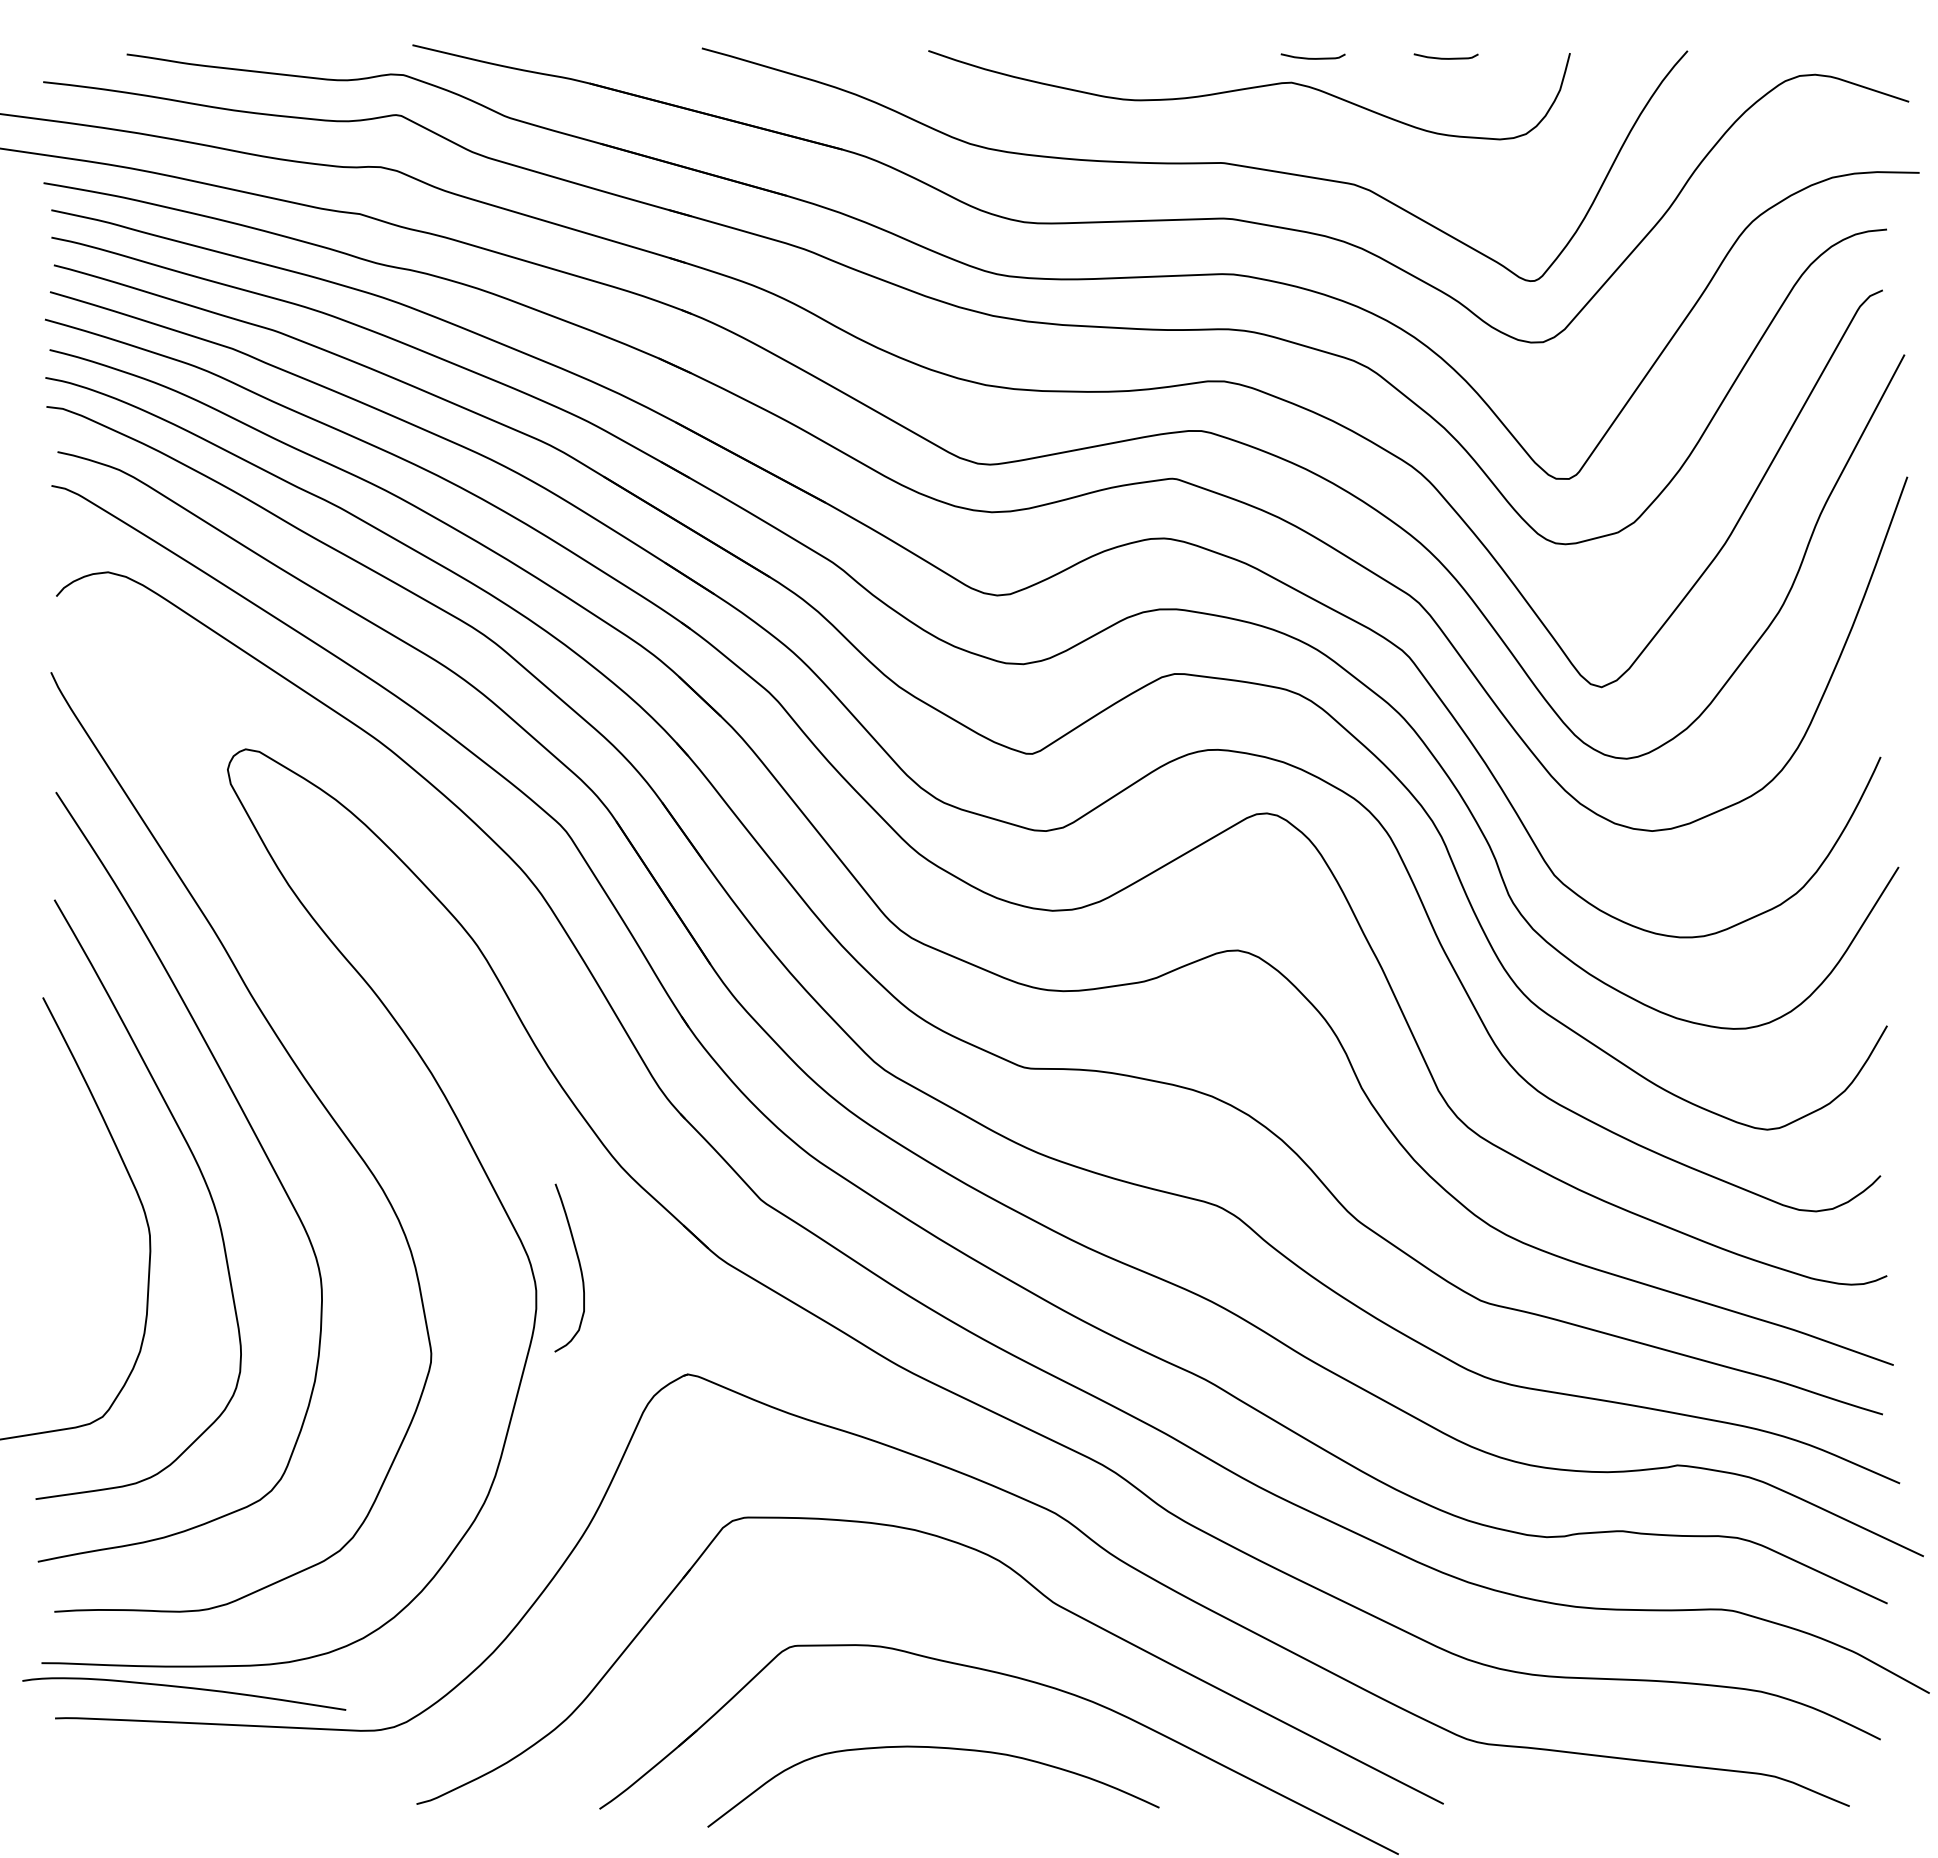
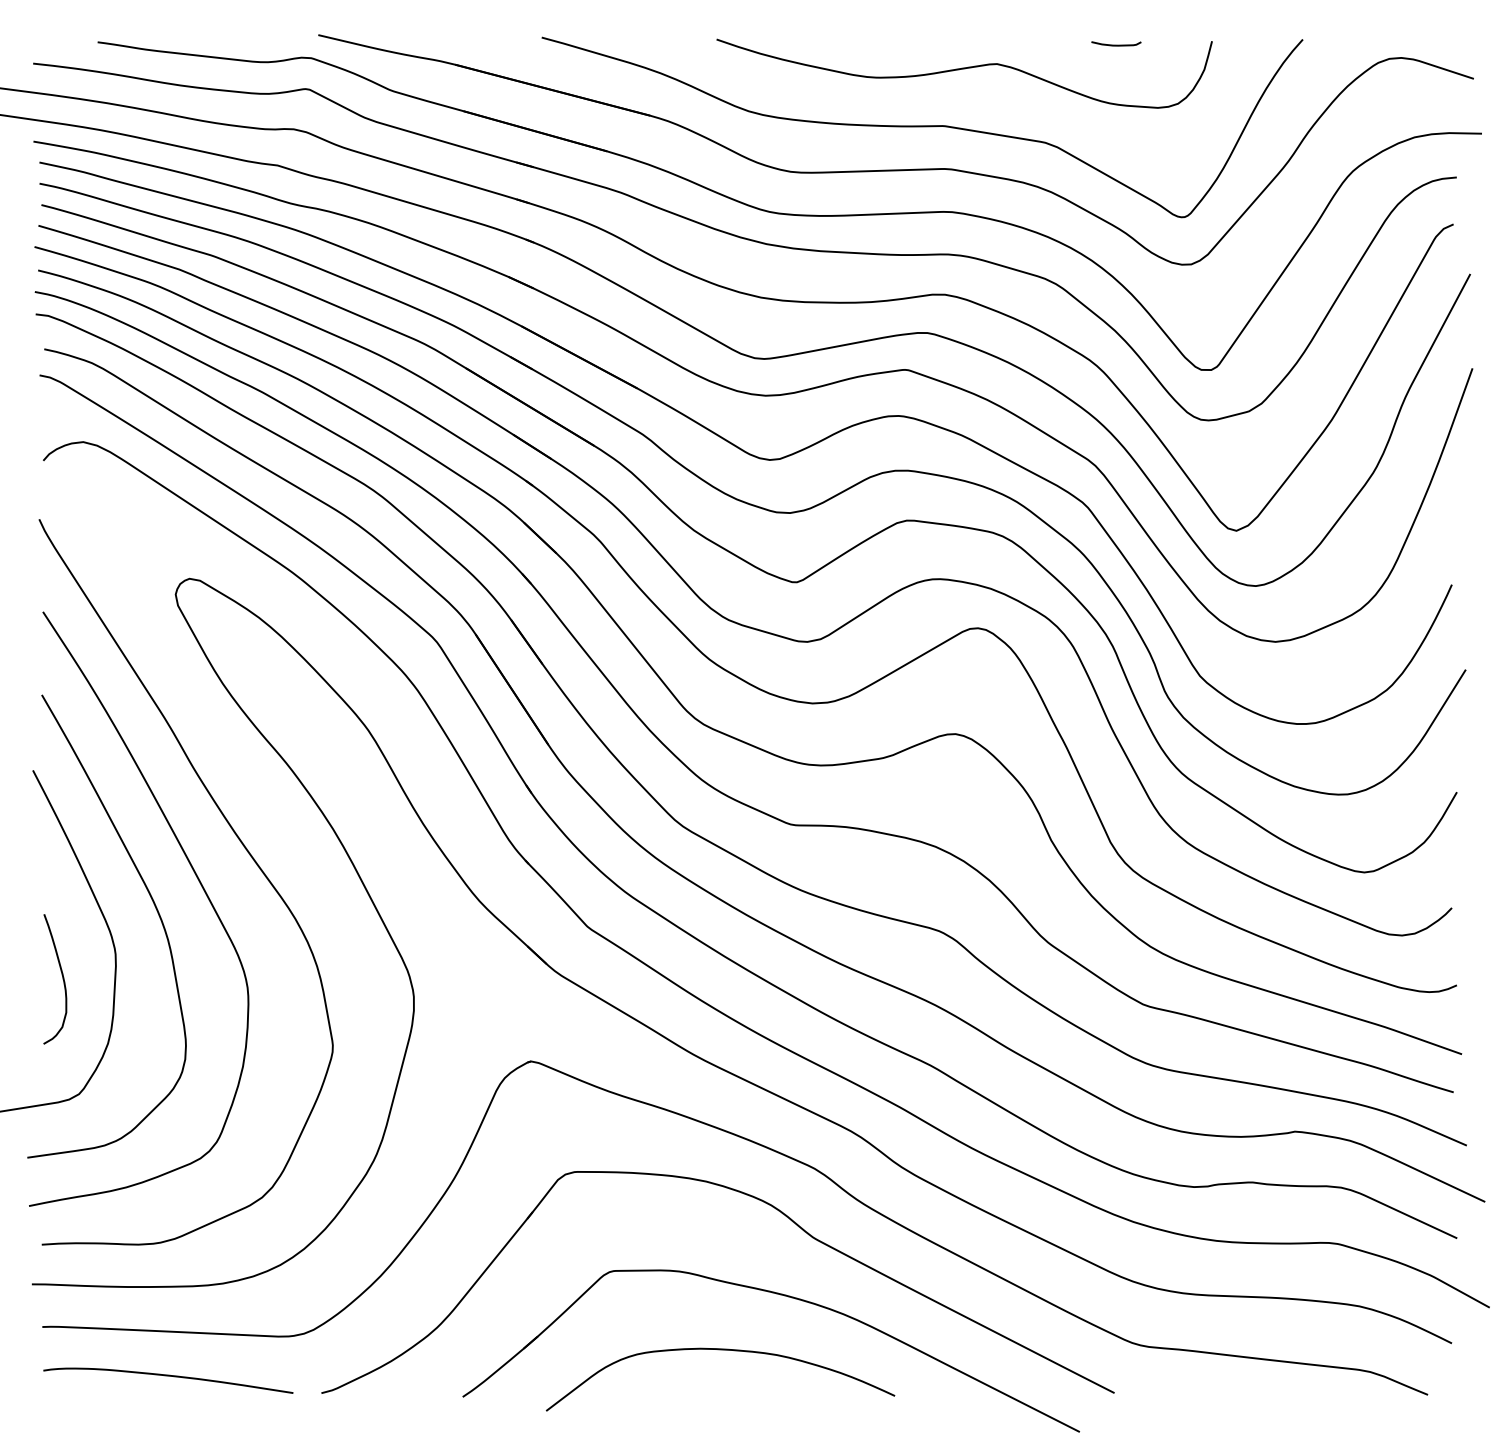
curve: (1311, 57) -> (1012, 44), removed
curve: (578, 1263) -> (61, 975), moved
curve: (184, 1688) -> (168, 1376), moved

